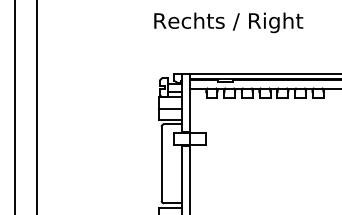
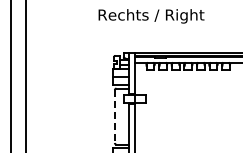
text: (228, 23) -> (151, 16), moved
line: (161, 165) -> (114, 117), solid -> dashed

